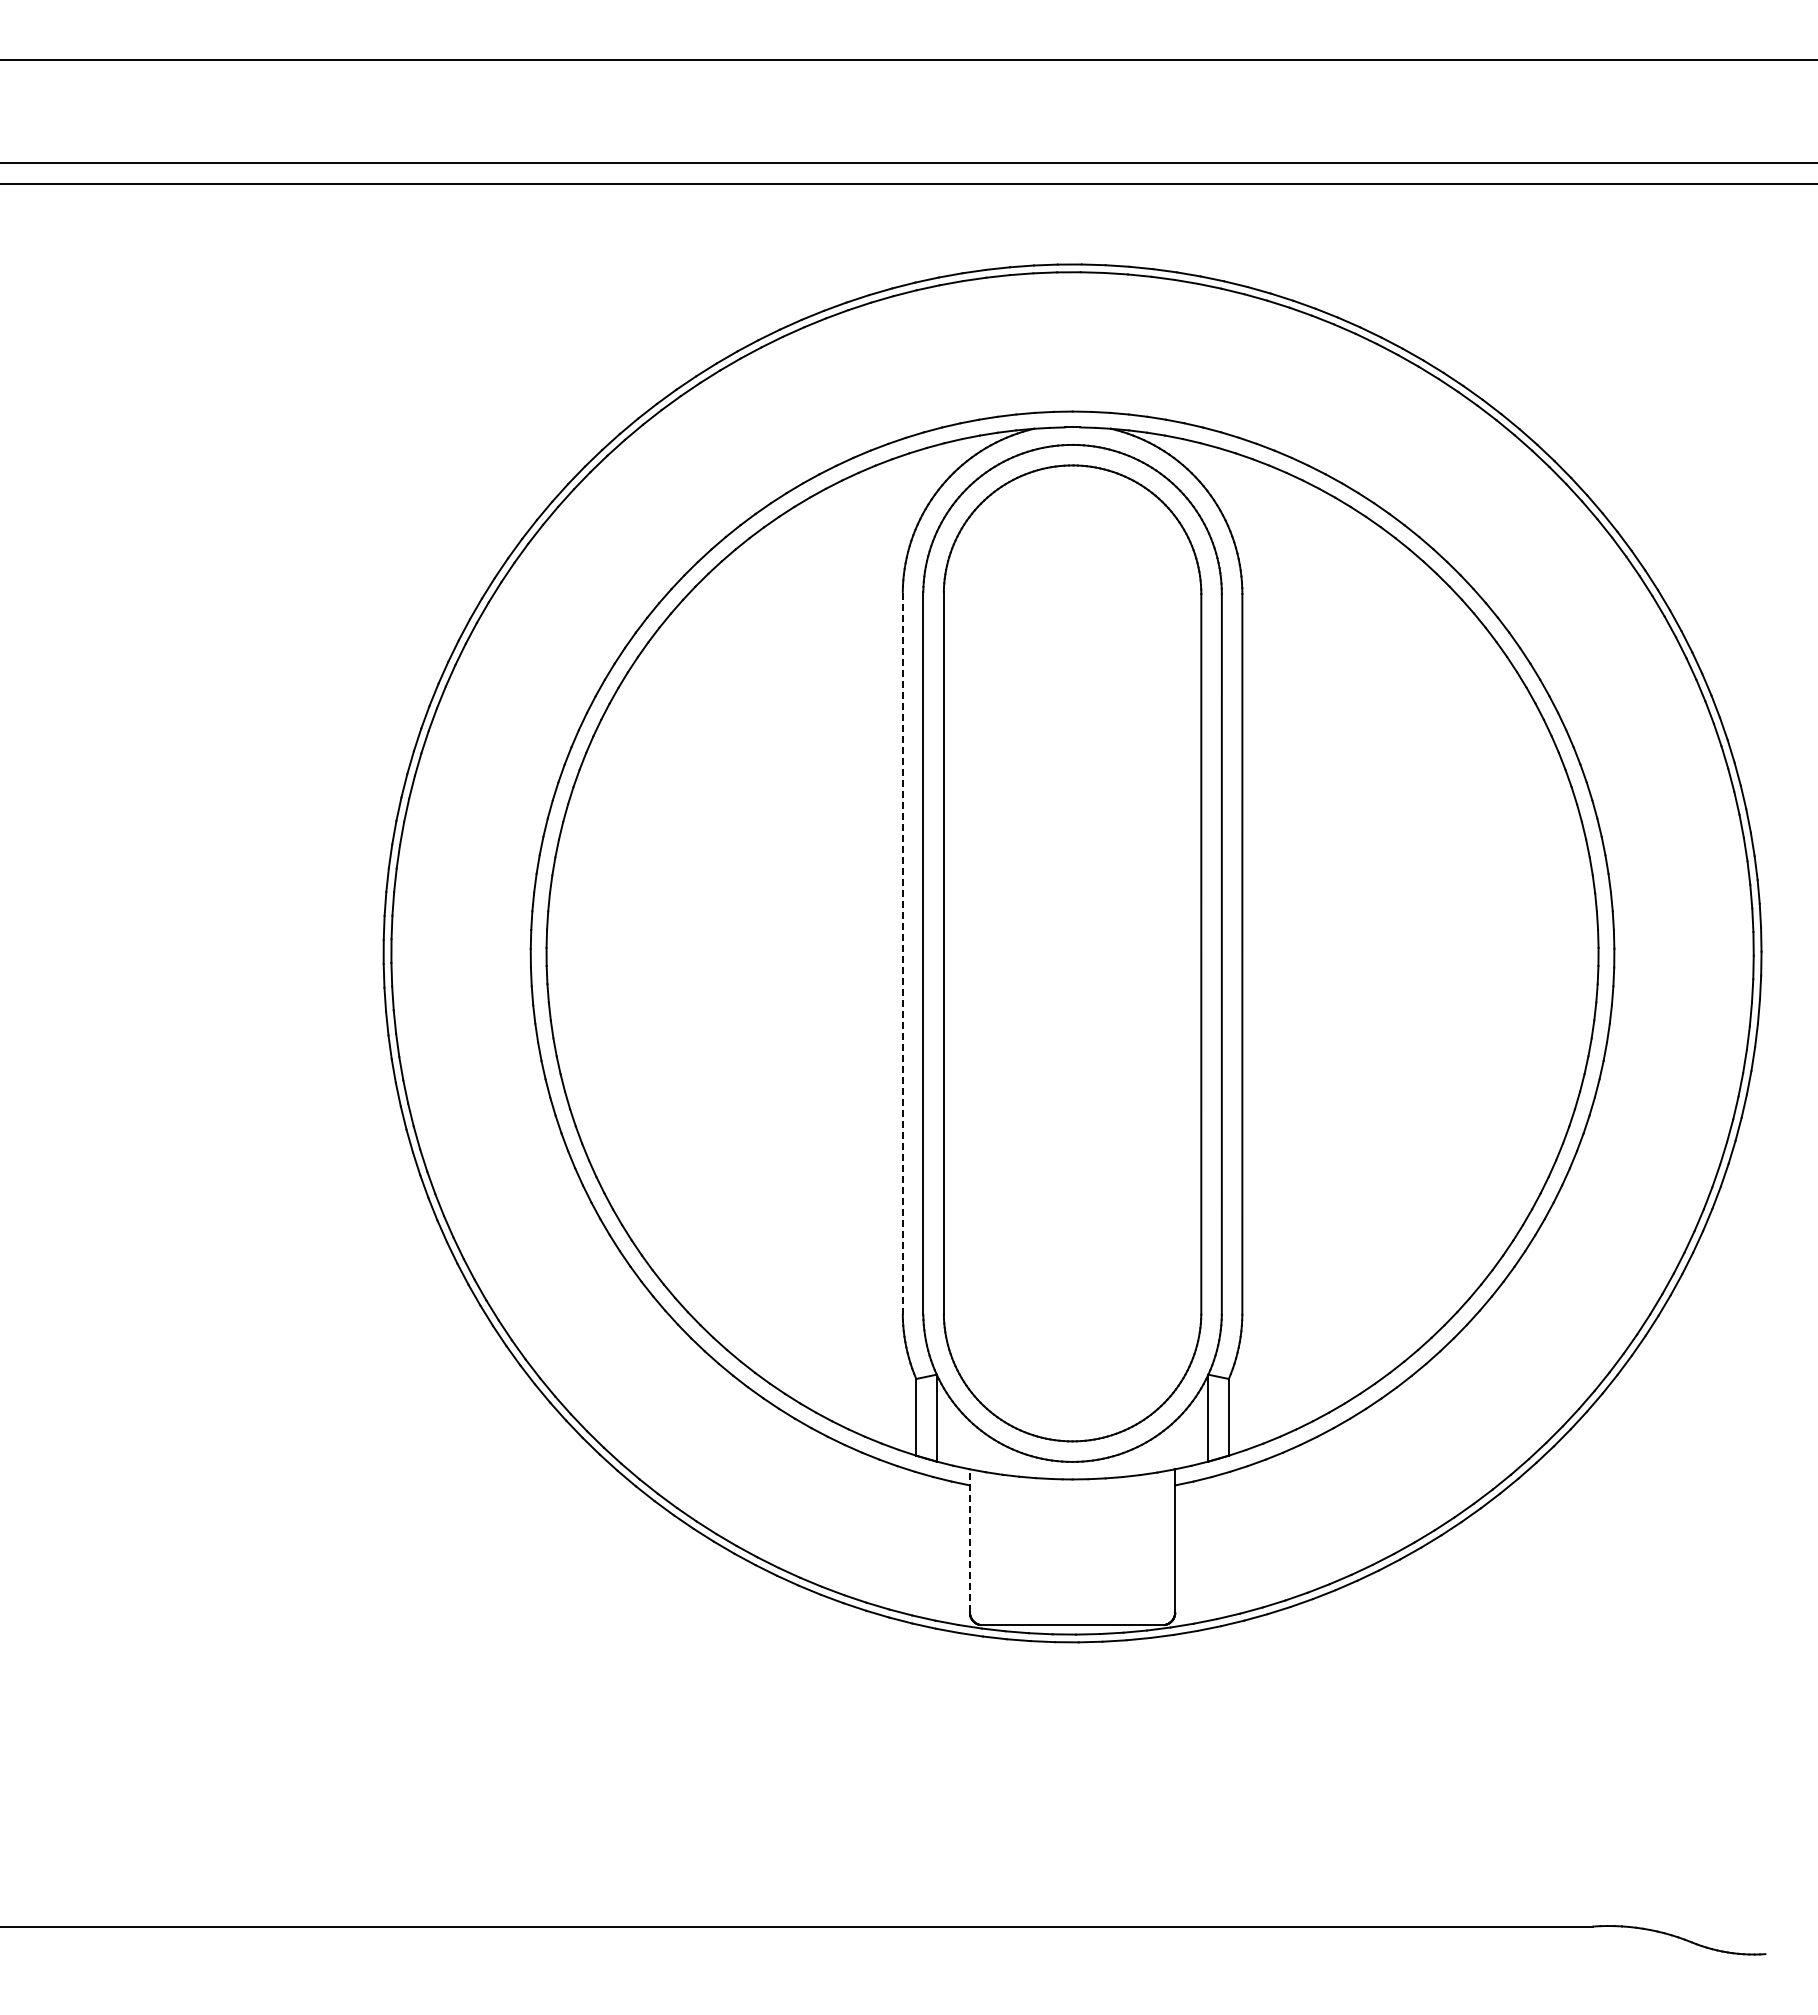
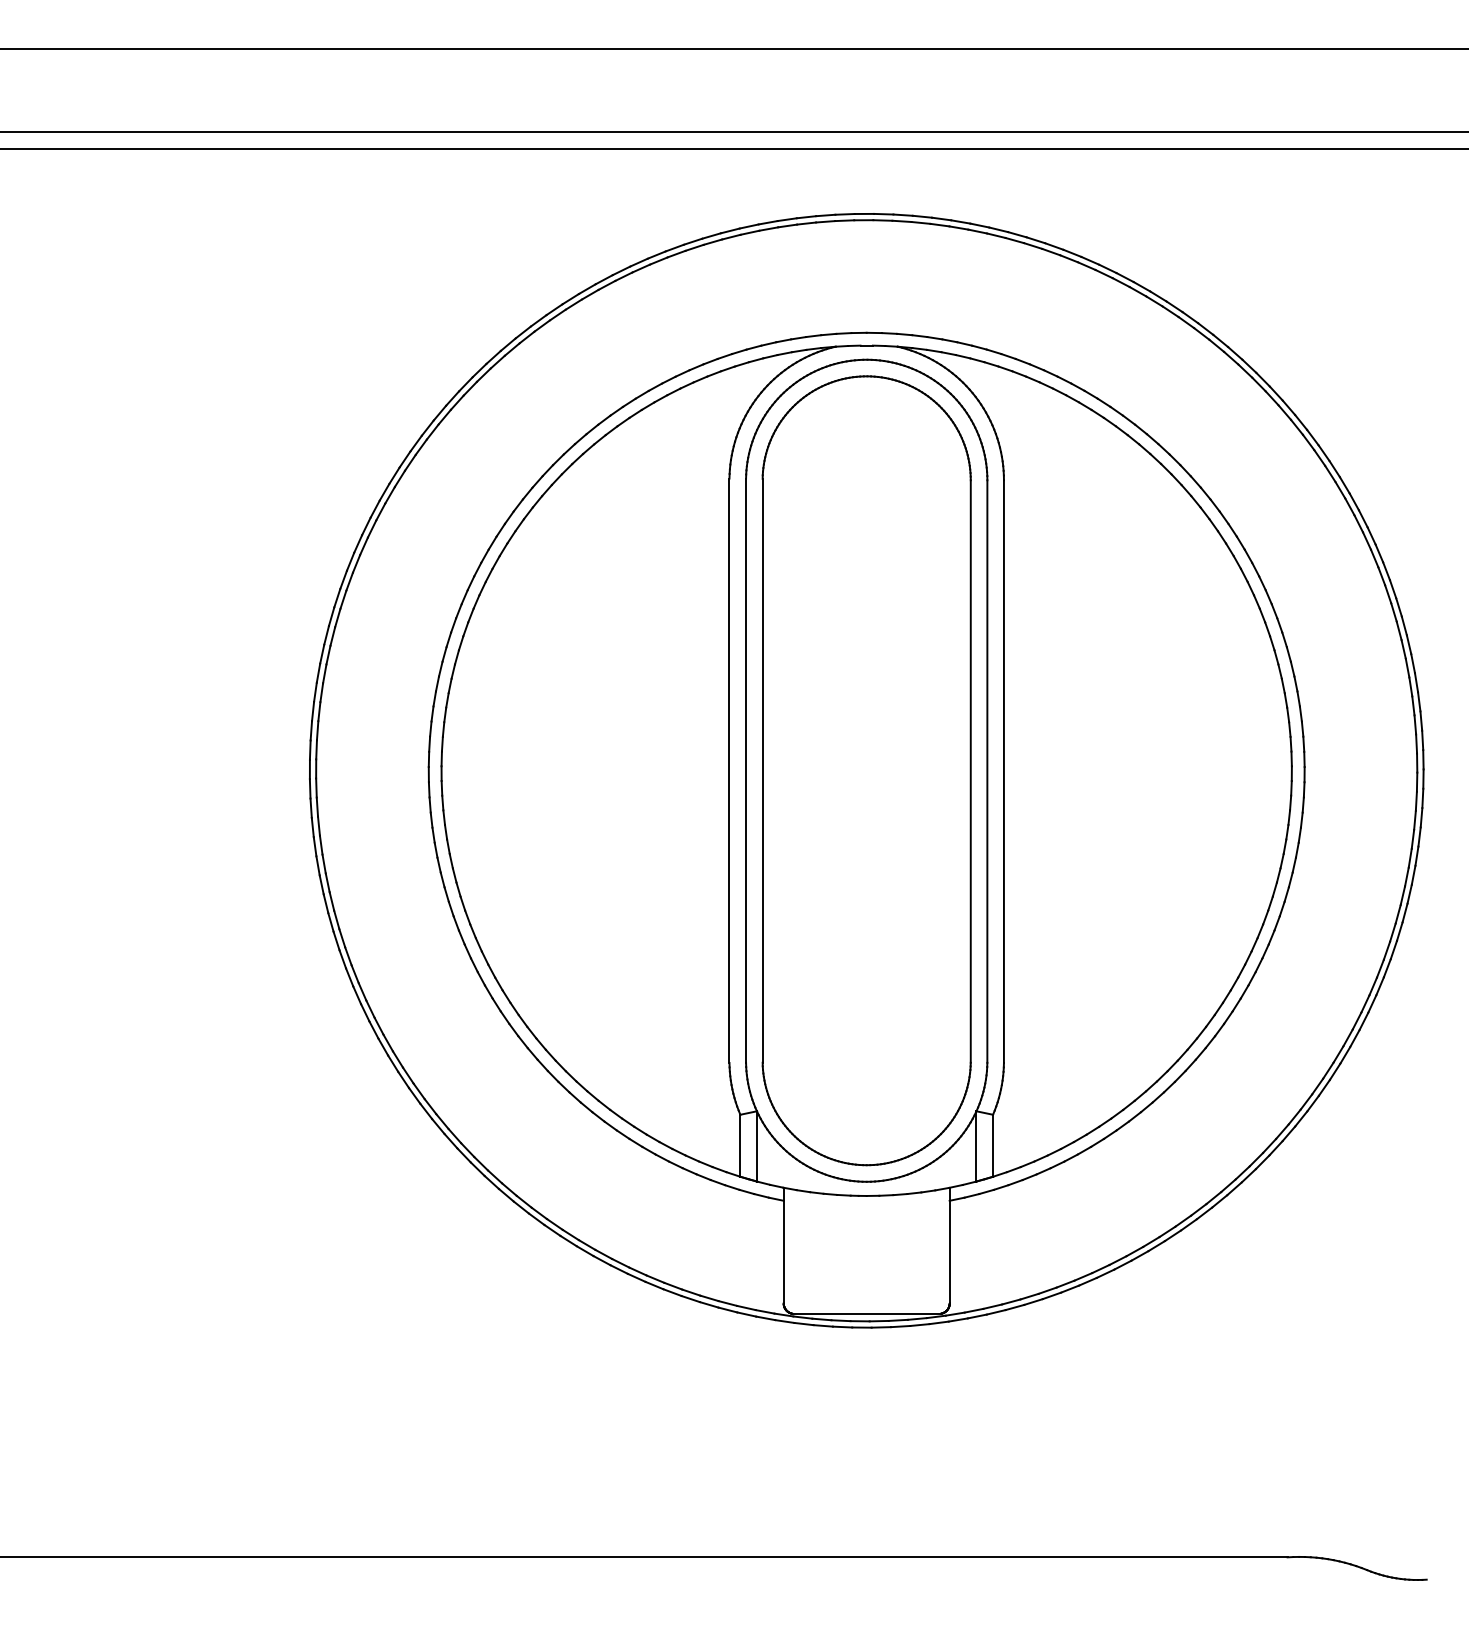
line: (902, 952) -> (729, 770), dashed -> solid
line: (969, 1540) -> (783, 1245), dashed -> solid

